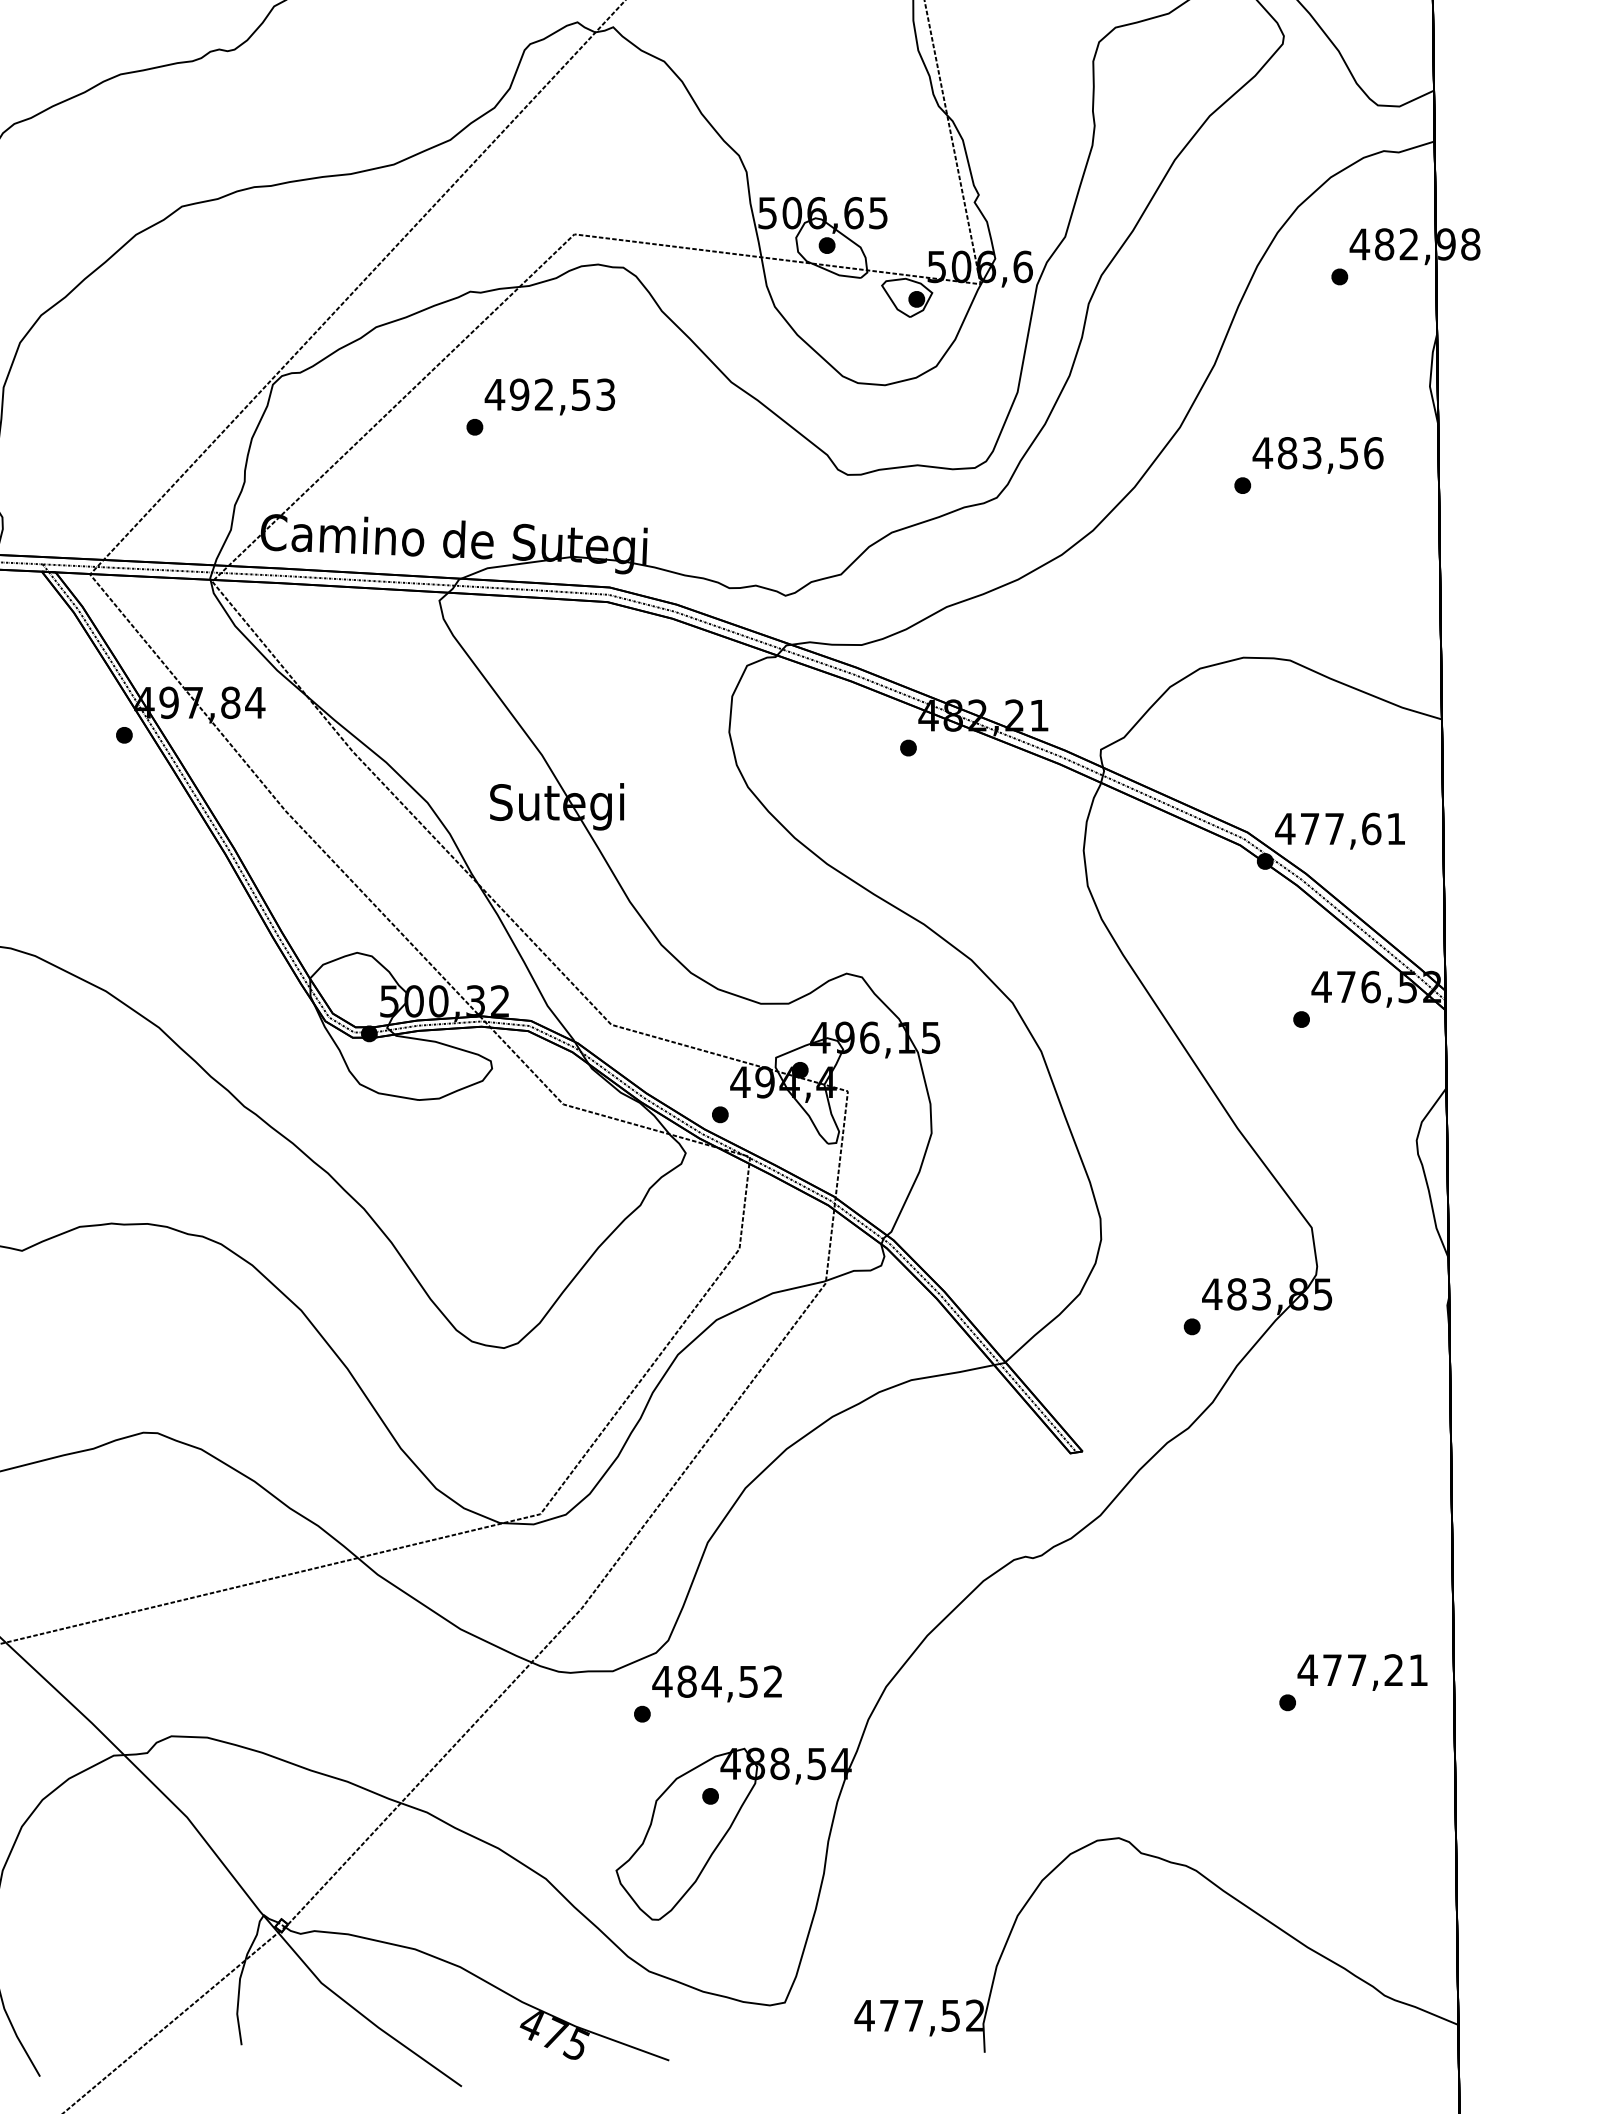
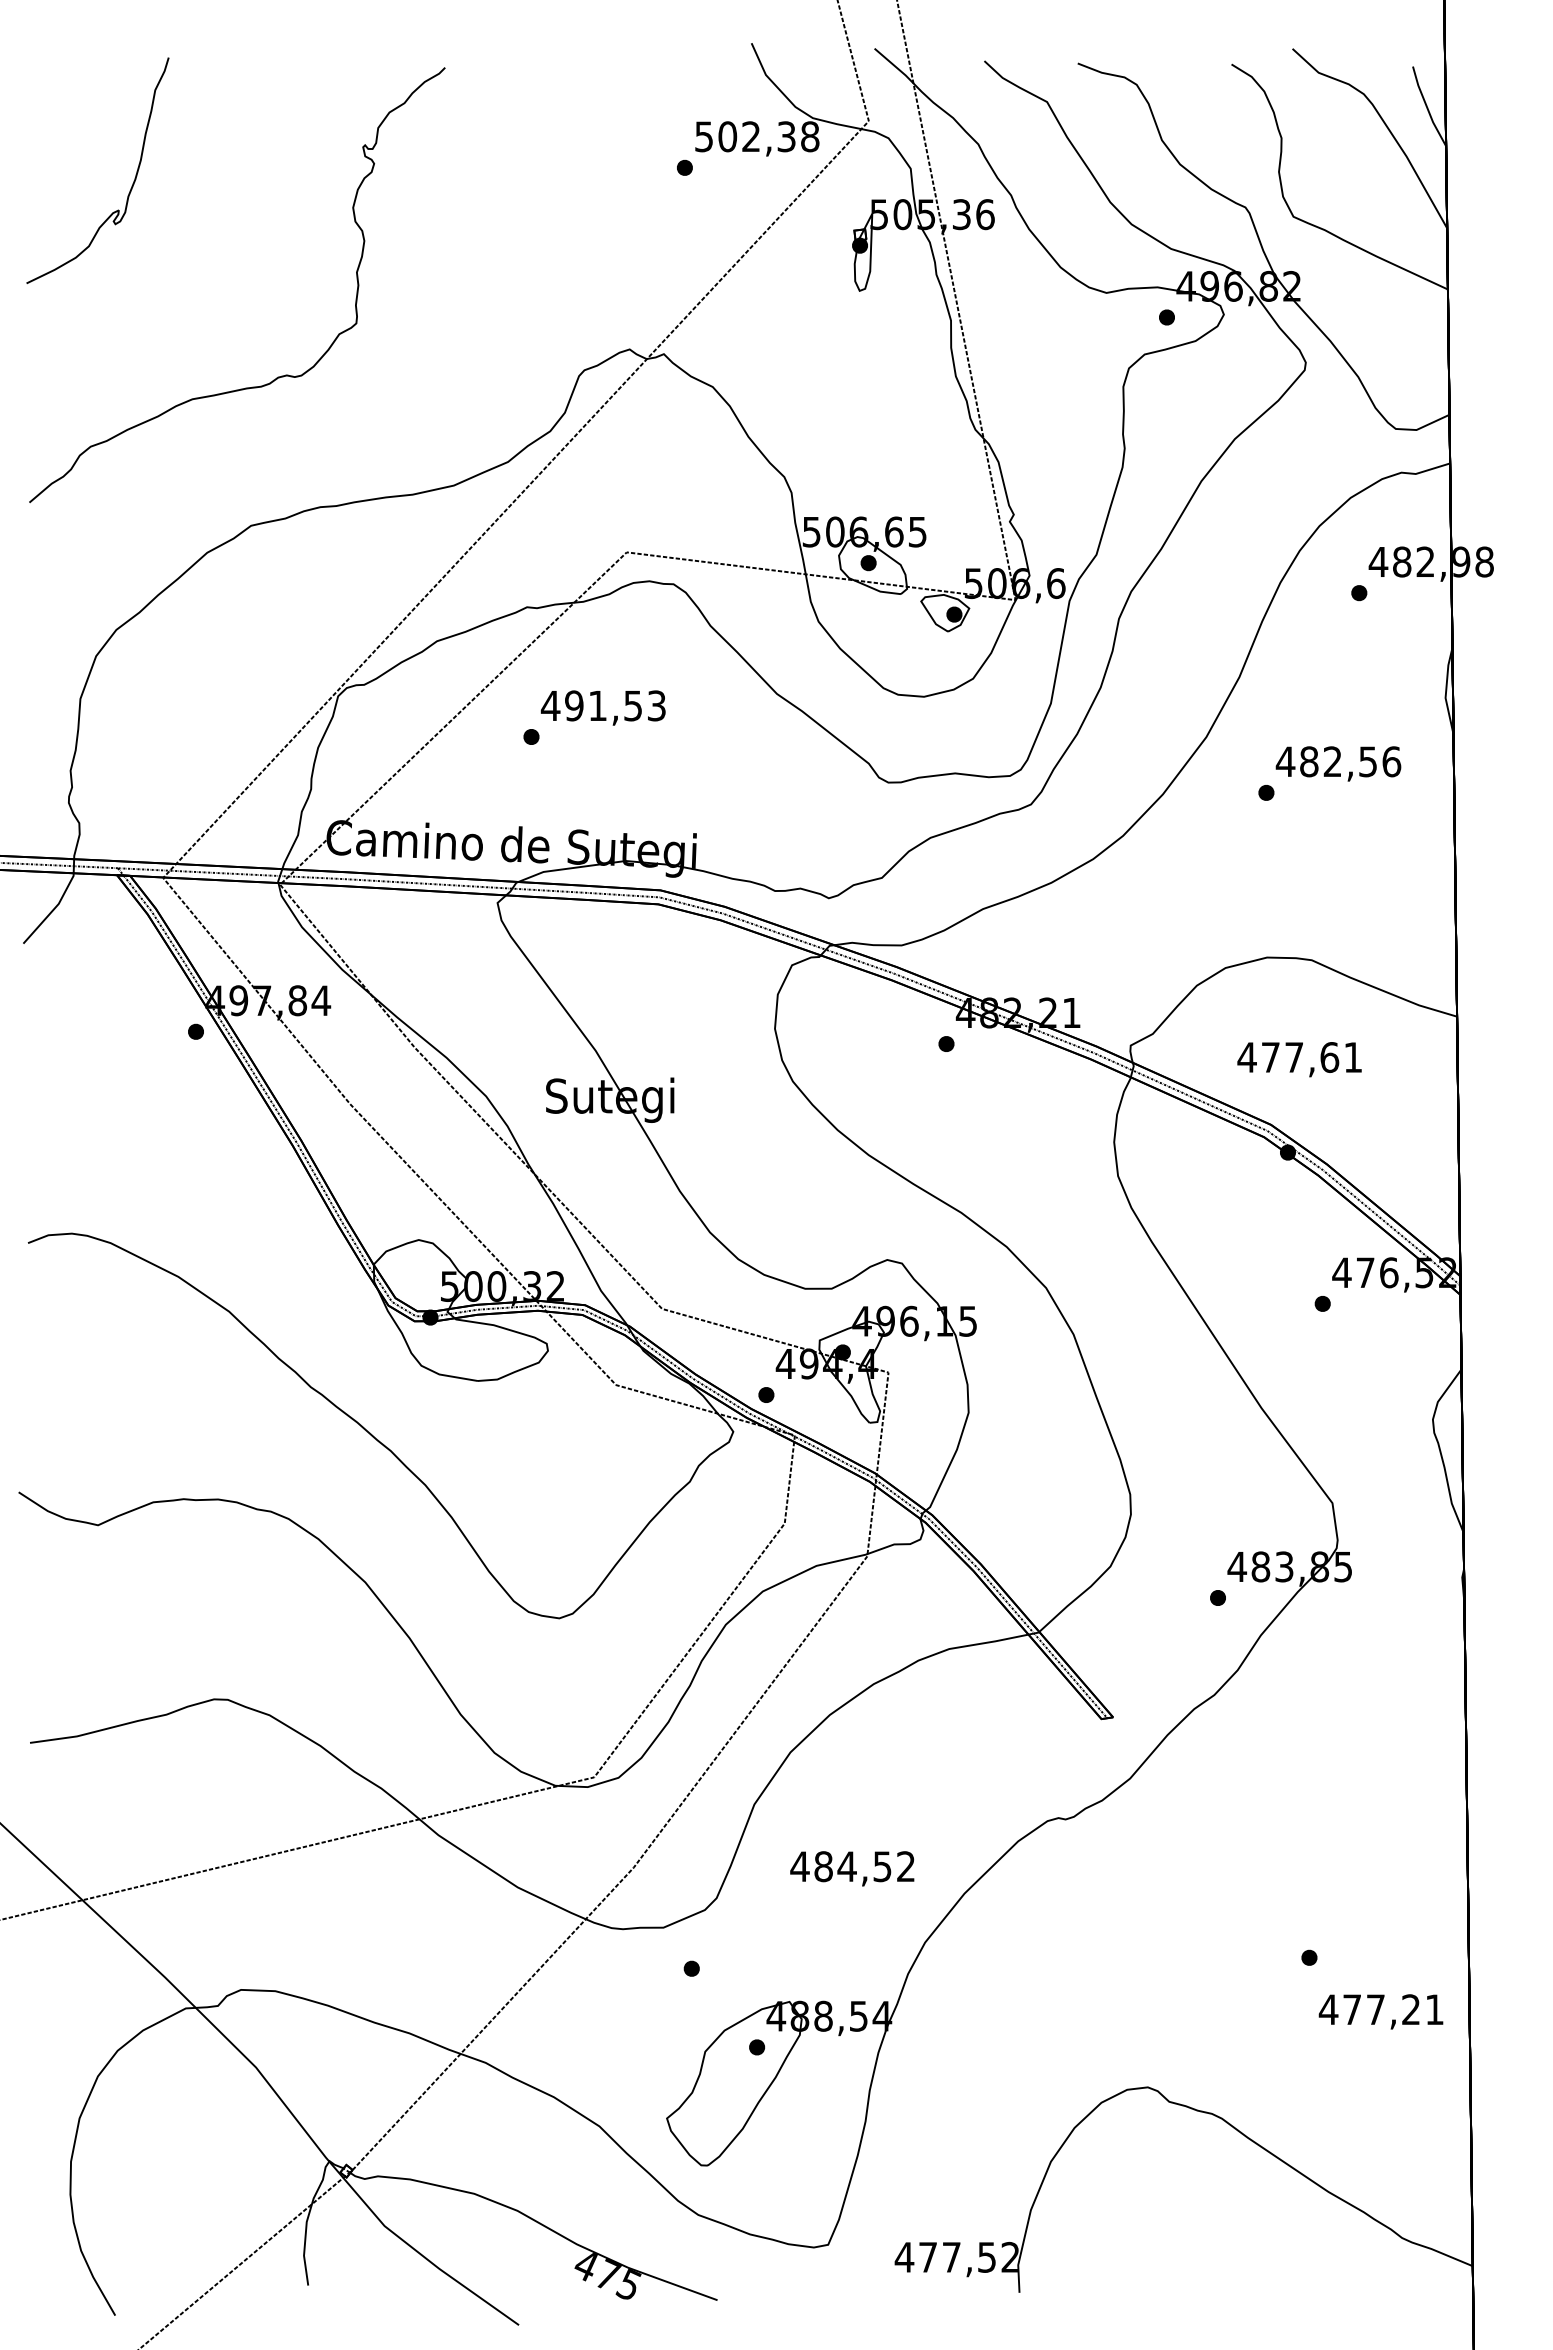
text: (543, 394) -> (597, 705), 492,53 -> 491,53
text: (1311, 452) -> (1332, 761), 483,56 -> 482,56
text: (1339, 831) -> (1299, 1059), moved
text: (1361, 1672) -> (1380, 2011), moved
text: (717, 1683) -> (852, 1868), moved

